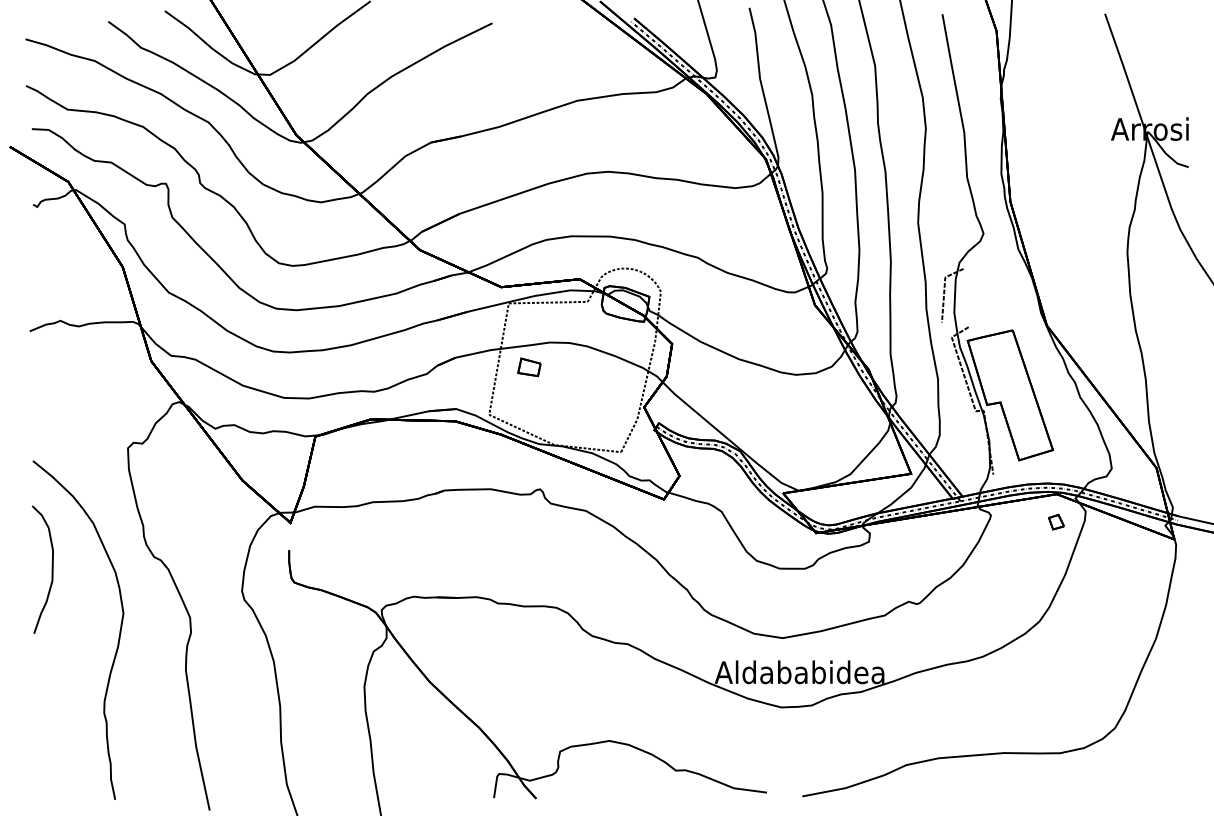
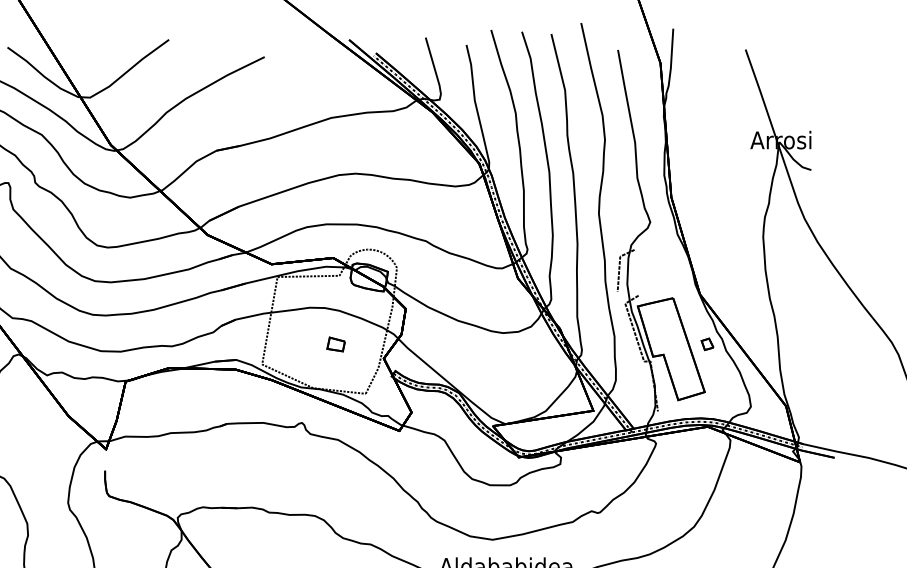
part: (529, 367) -> (336, 344), moved
part: (1056, 521) -> (707, 343), moved

